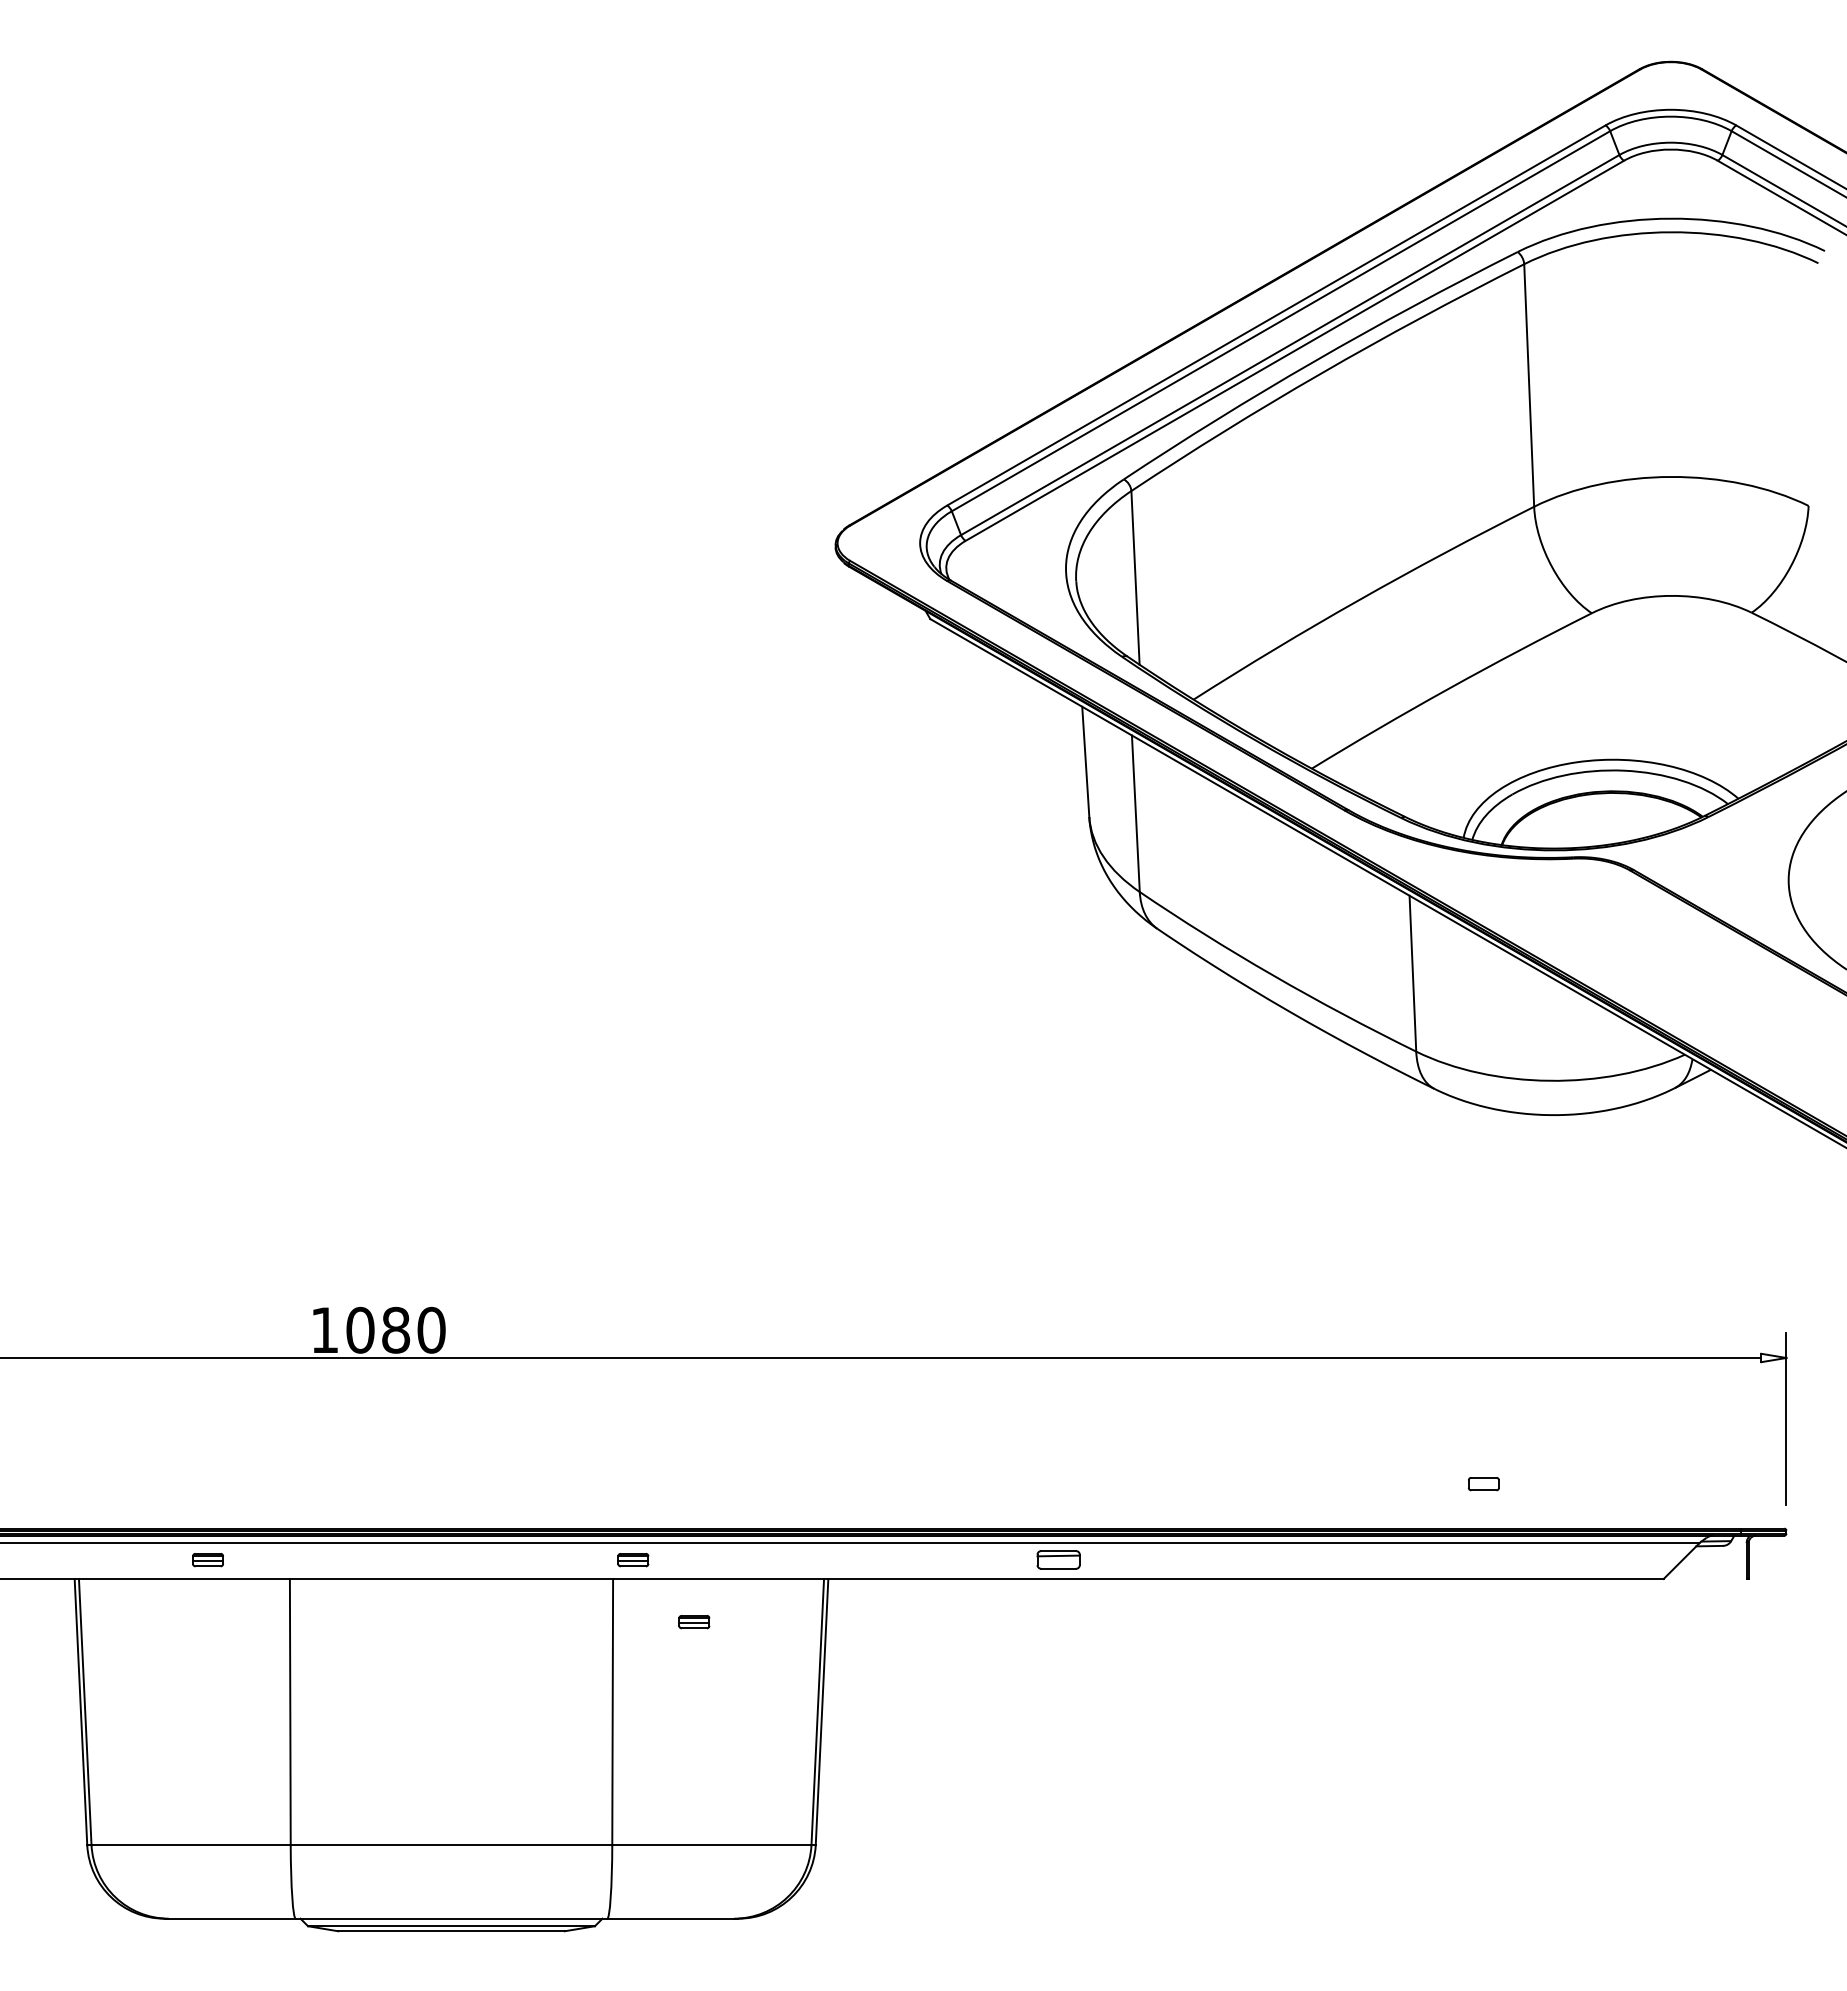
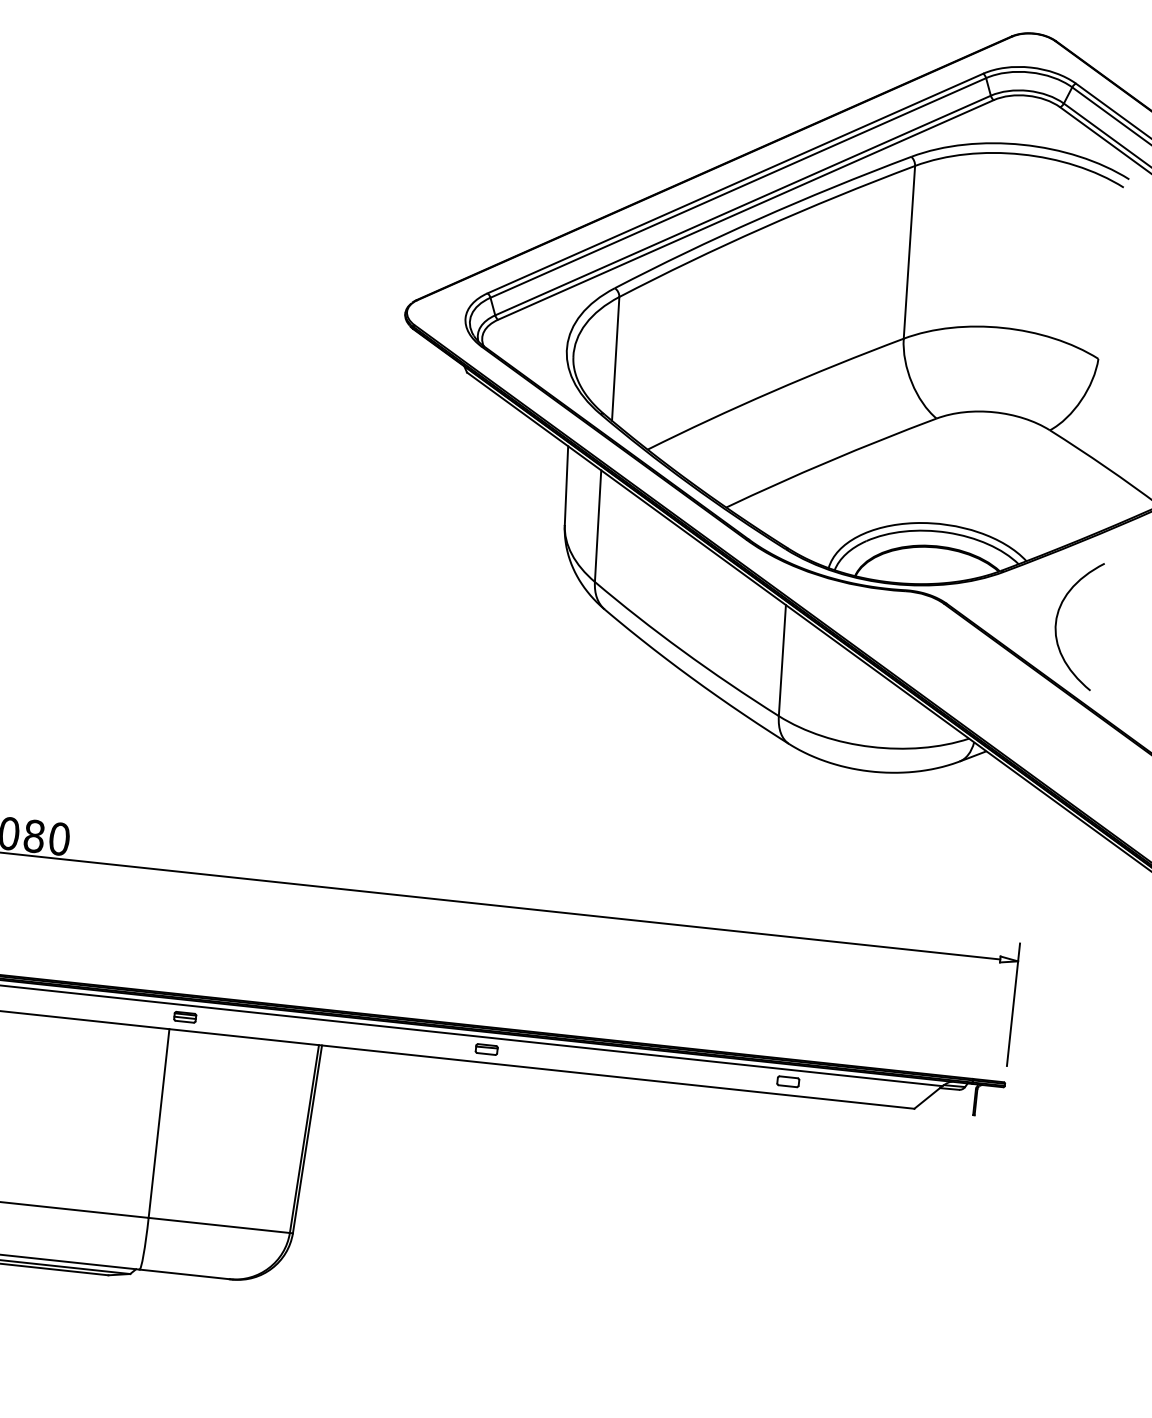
part: (1483, 1484) -> (787, 1082), moved
part: (1058, 1560) -> (486, 1049), size x0.71
part: (694, 1622) -> (223, 1066), removed

